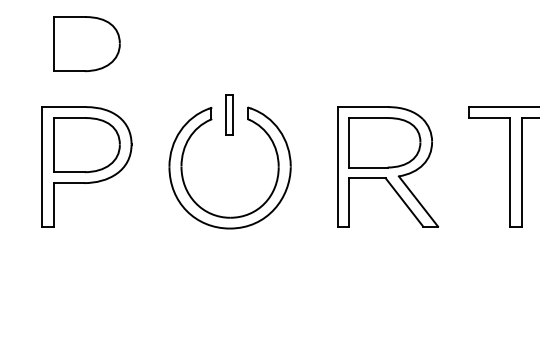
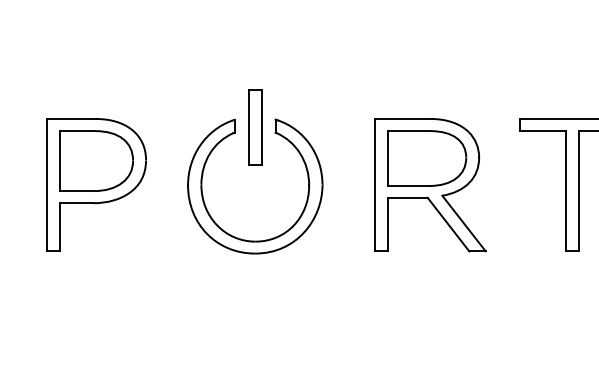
part: (86, 44) -> (96, 49), removed
part: (229, 114) -> (254, 127), size x1.67

